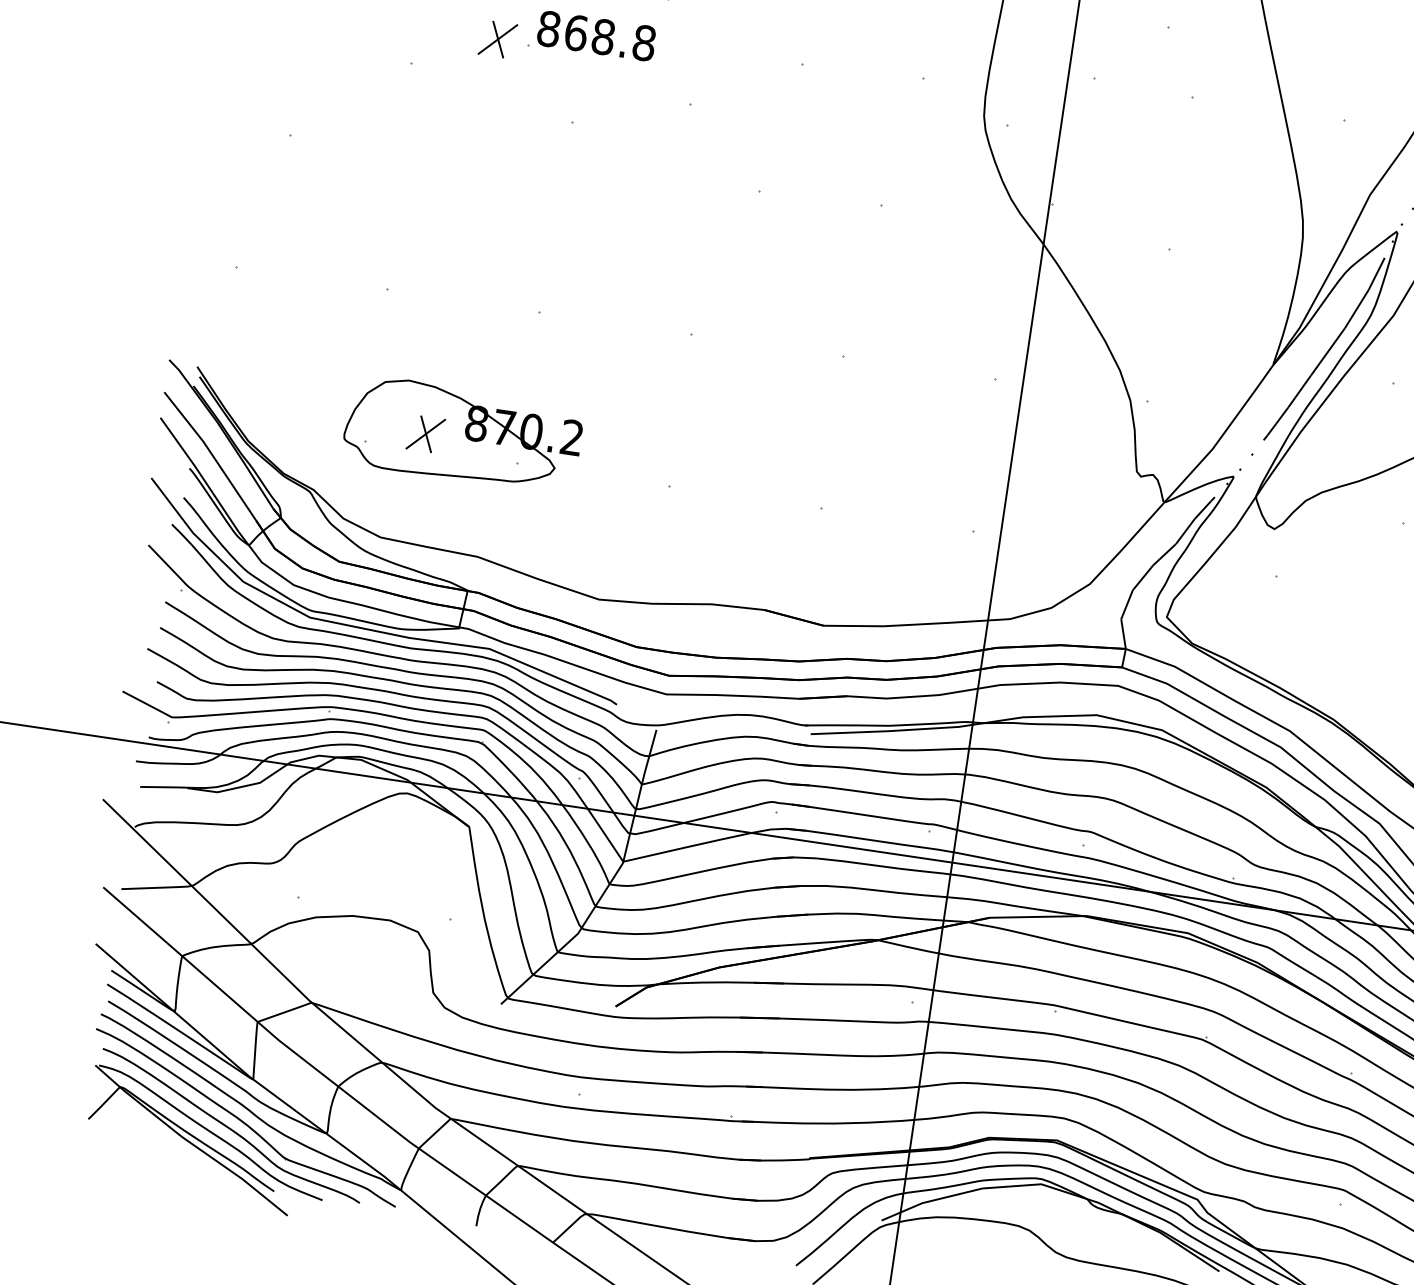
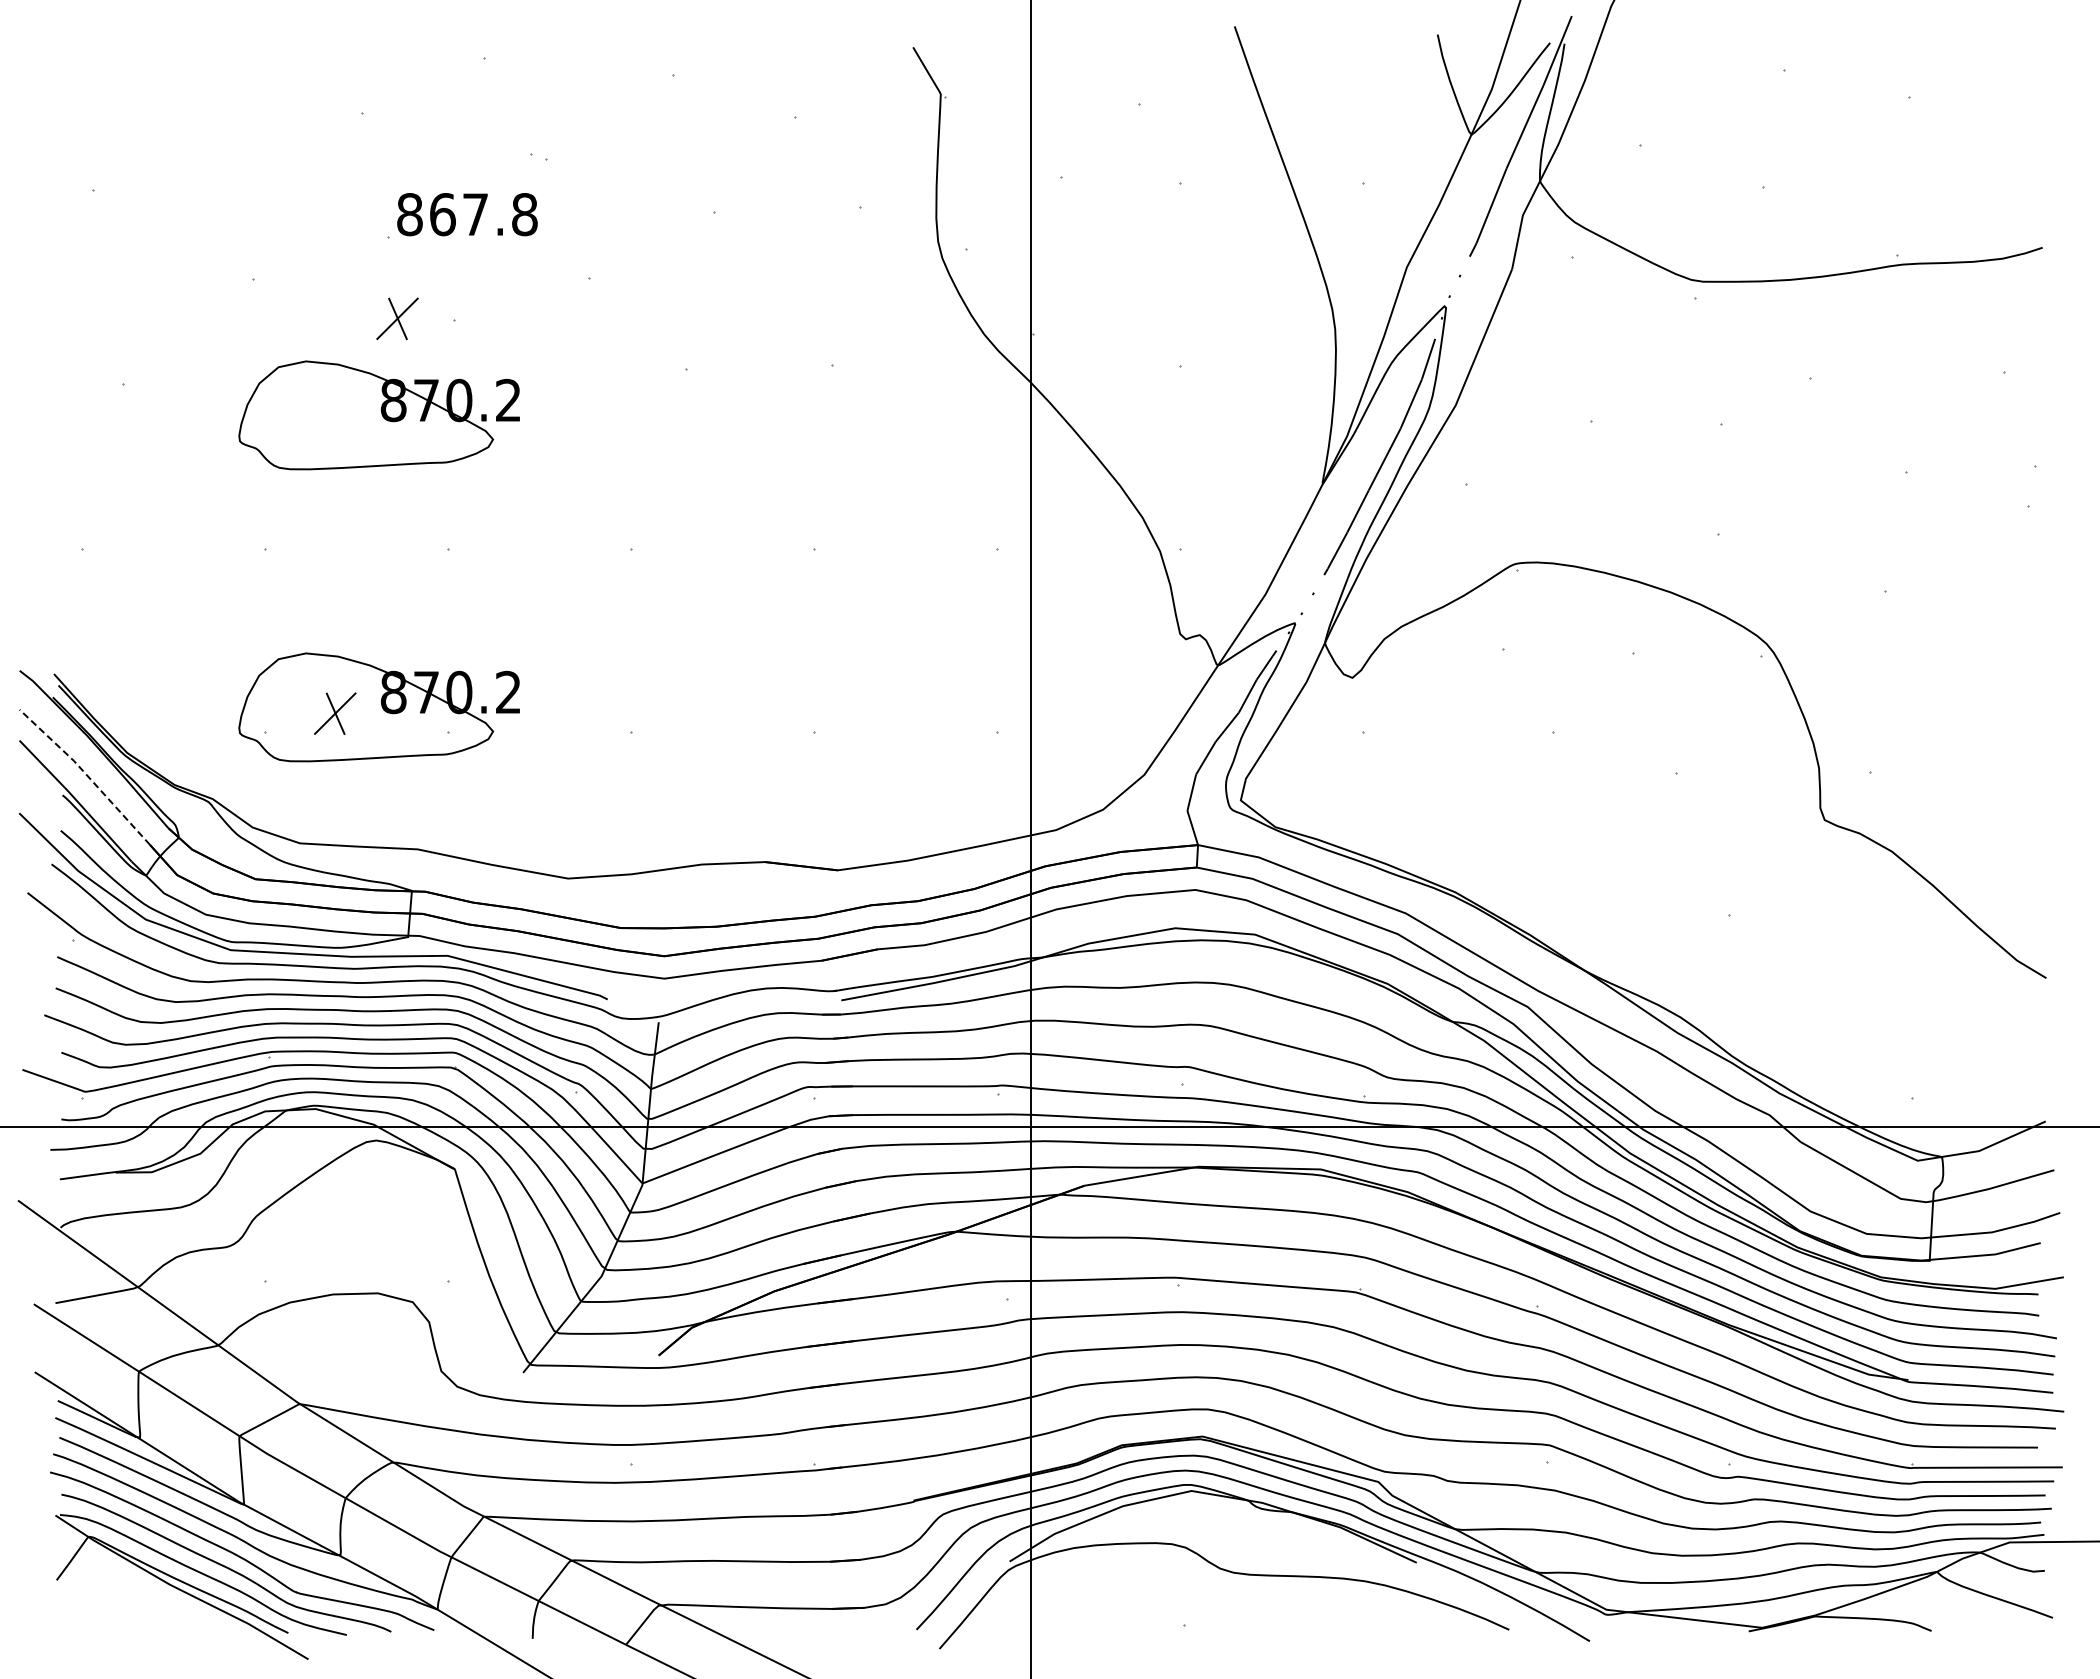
text: (603, 37) -> (475, 214), 868.8 -> 867.8
part: (497, 39) -> (397, 318), moved
part: (498, 191) -> (378, 415), added
line: (211, 454) -> (85, 774), solid -> dashed

